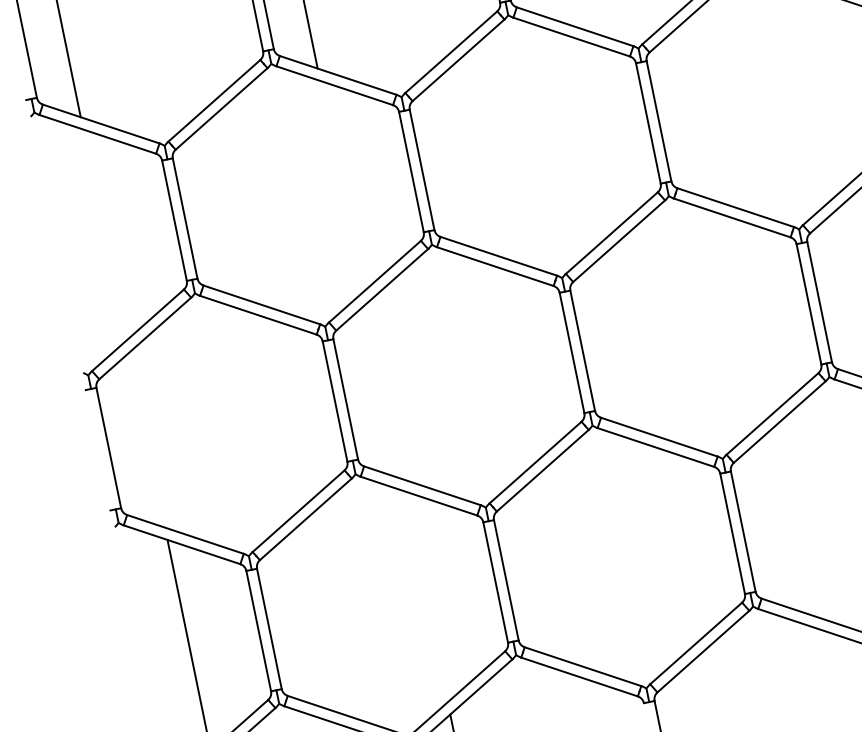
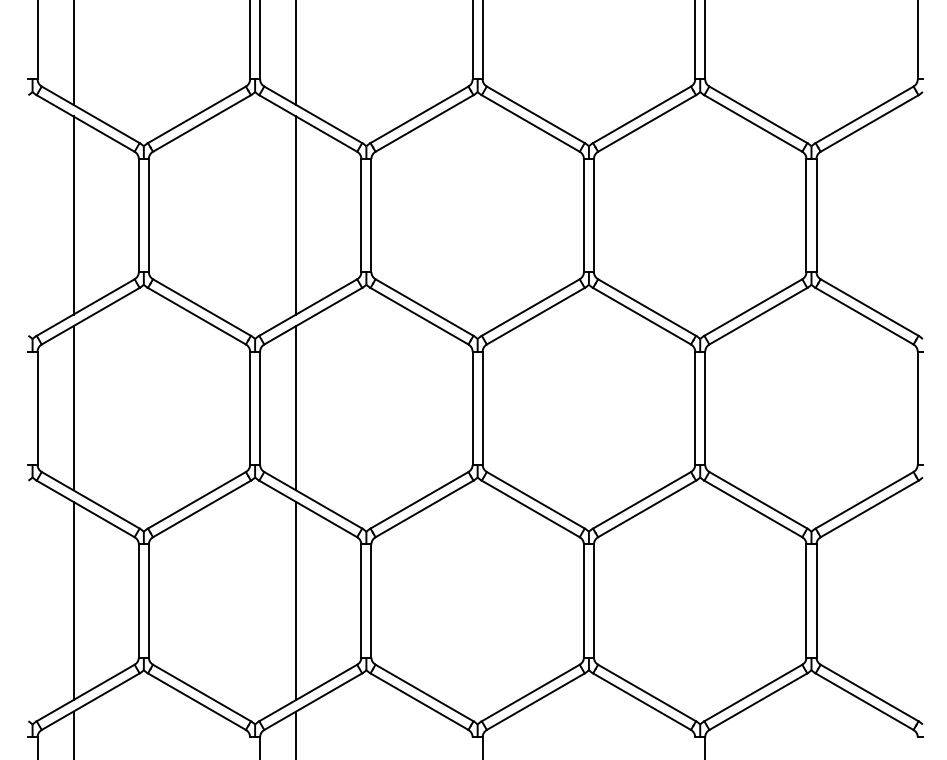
line: (342, 186) -> (296, 215), added
line: (104, 234) -> (73, 215), added
line: (384, 391) -> (296, 408), added
line: (147, 440) -> (73, 408), added
line: (426, 596) -> (296, 600), added

